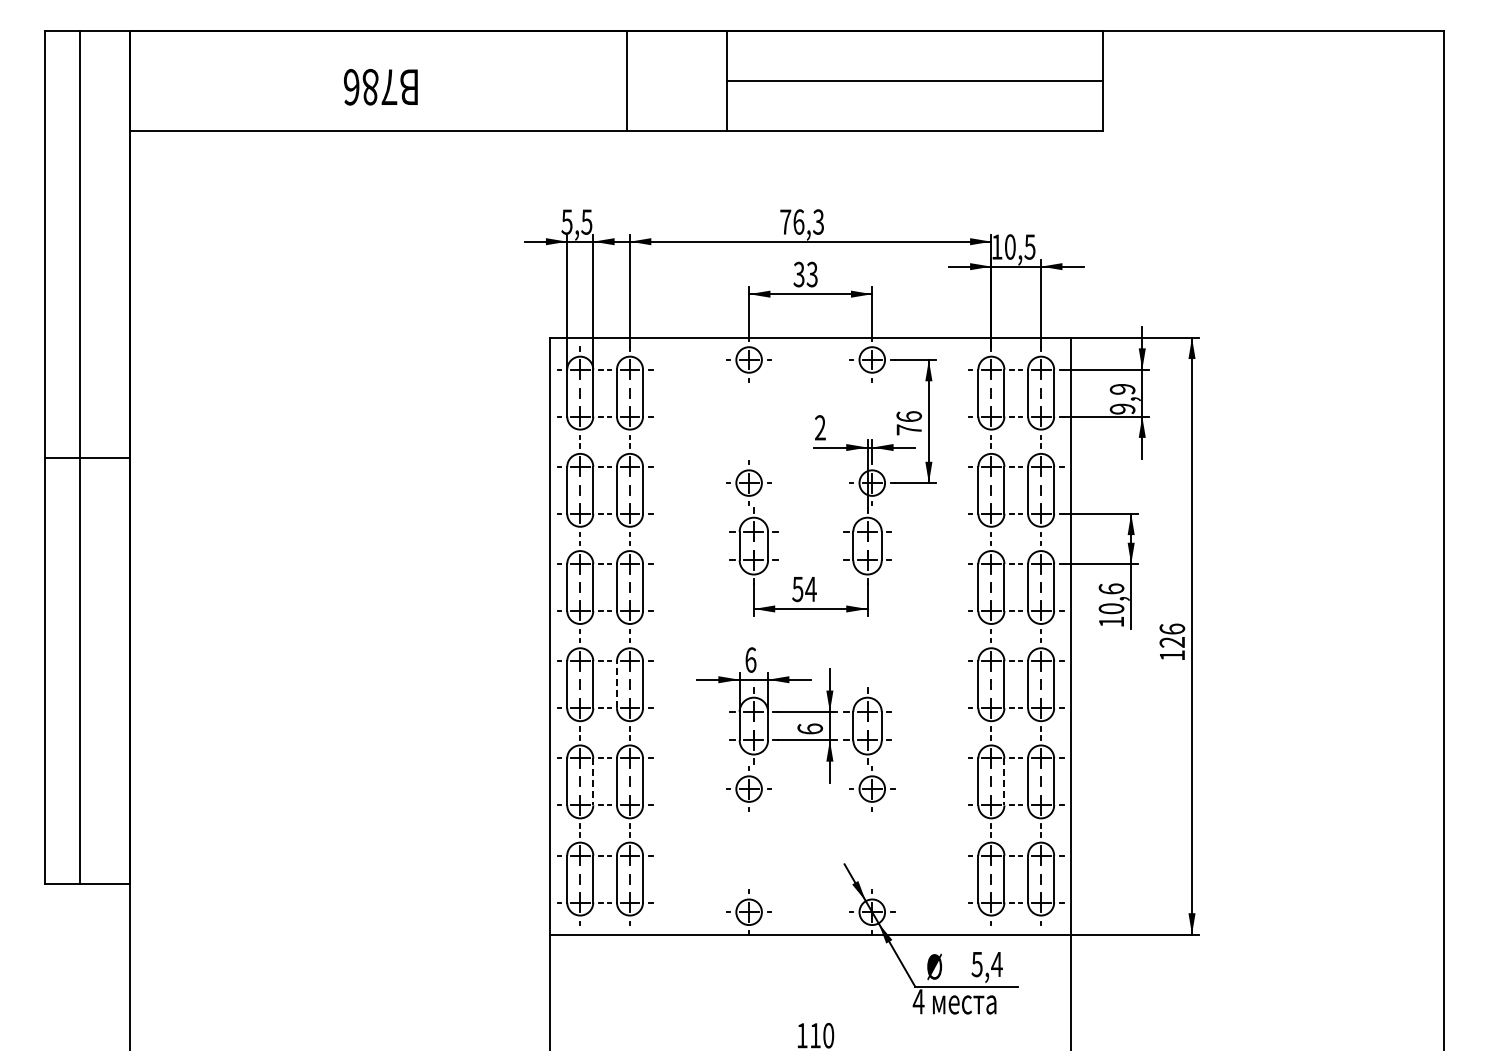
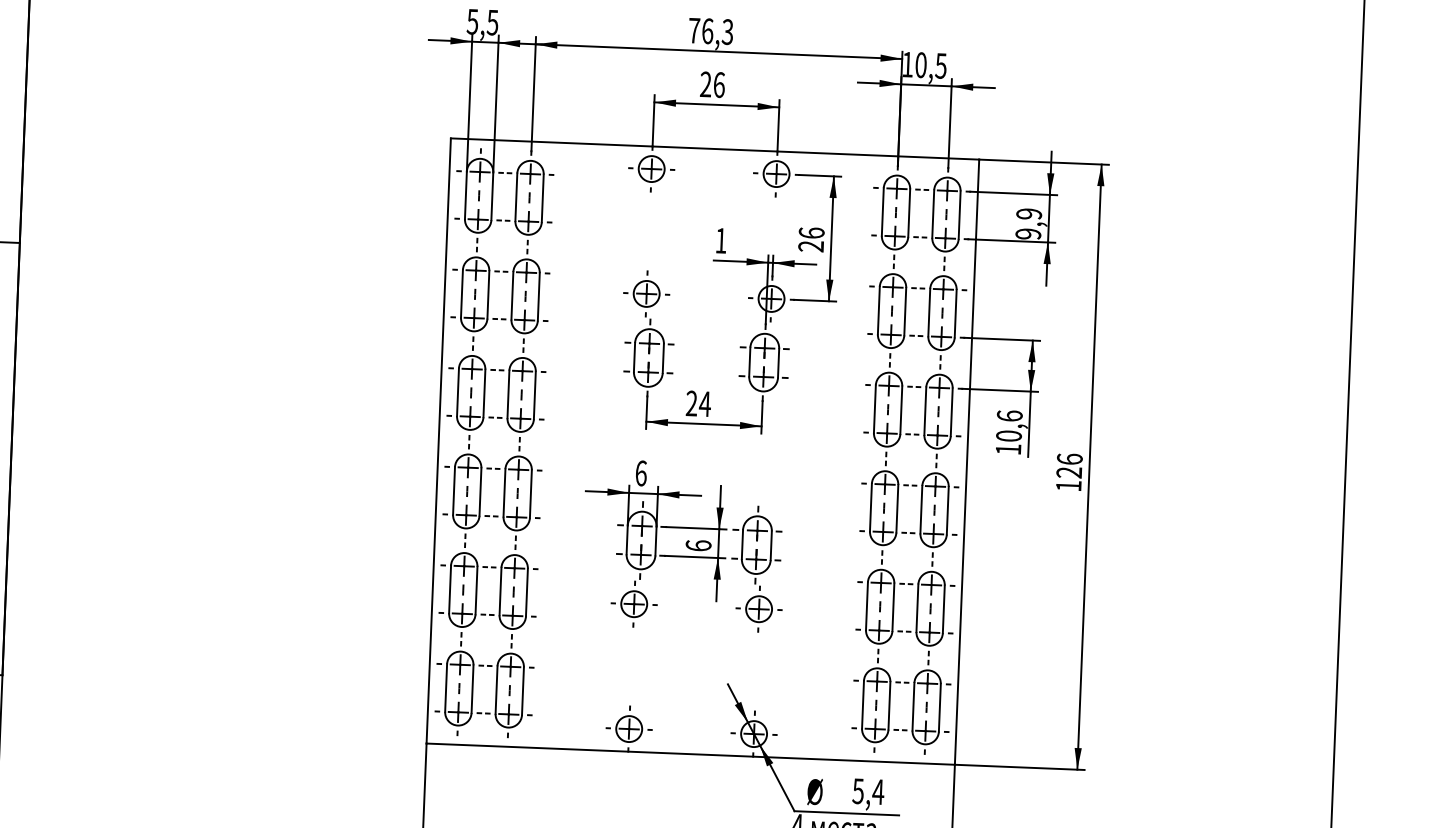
text: (805, 274) -> (712, 84), 33 -> 26
text: (820, 427) -> (721, 240), 2 -> 1
text: (908, 429) -> (810, 246), 76 -> 26
text: (797, 589) -> (691, 403), 54 -> 24
line: (616, 684) -> (503, 492), dashed -> solid
line: (593, 782) -> (476, 591), dashed -> solid
line: (1004, 782) -> (893, 607), dashed -> solid

